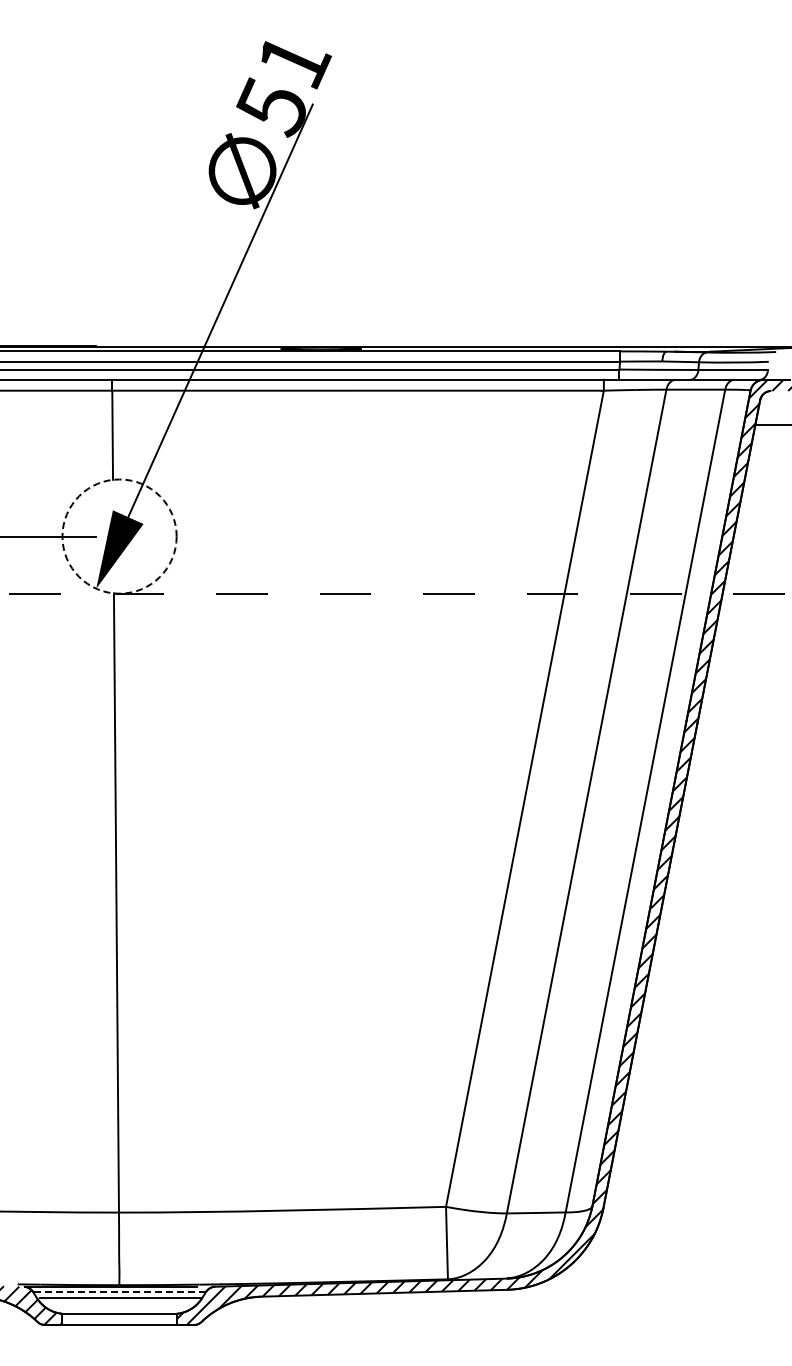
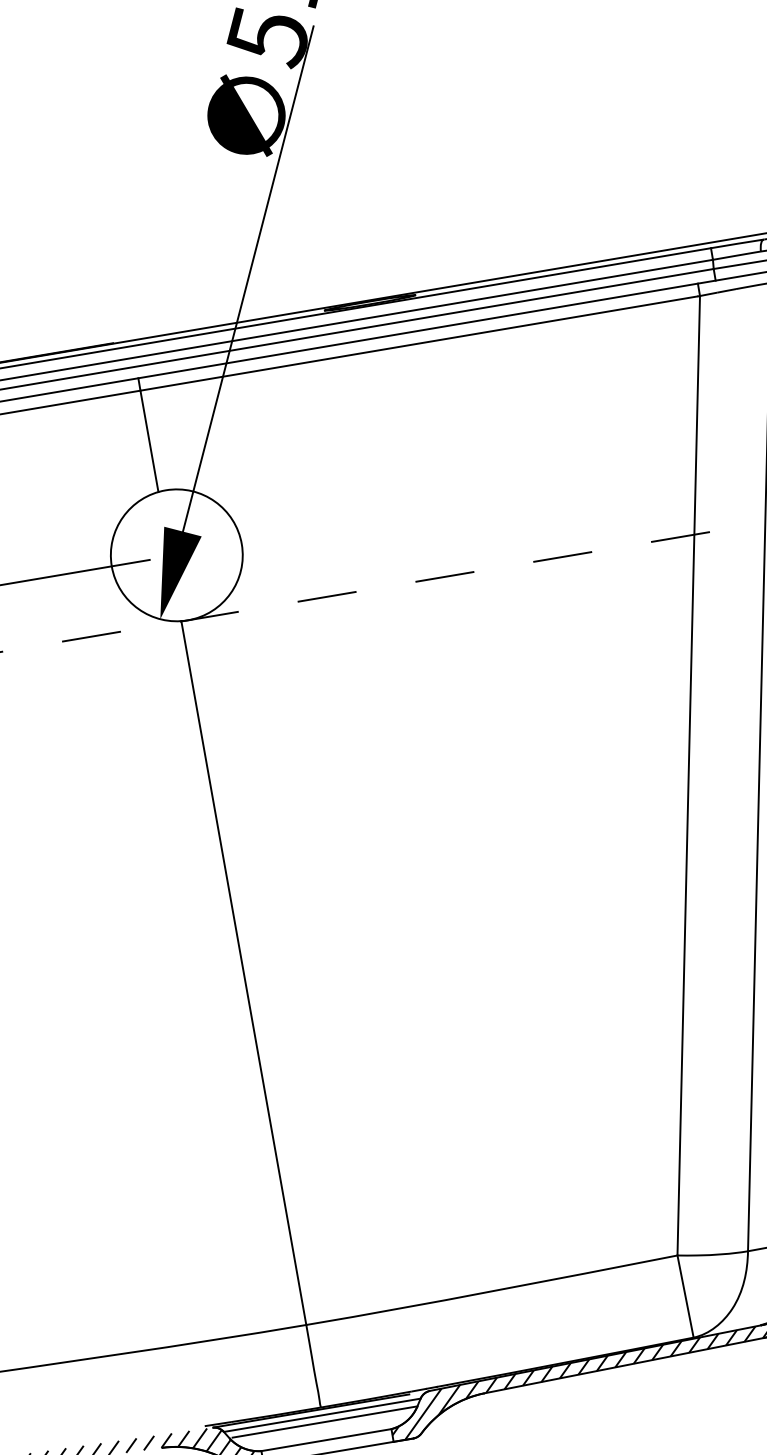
circle: (119, 536) -> (176, 555), dashed -> solid
line: (119, 1292) -> (322, 1415), dashed -> solid

